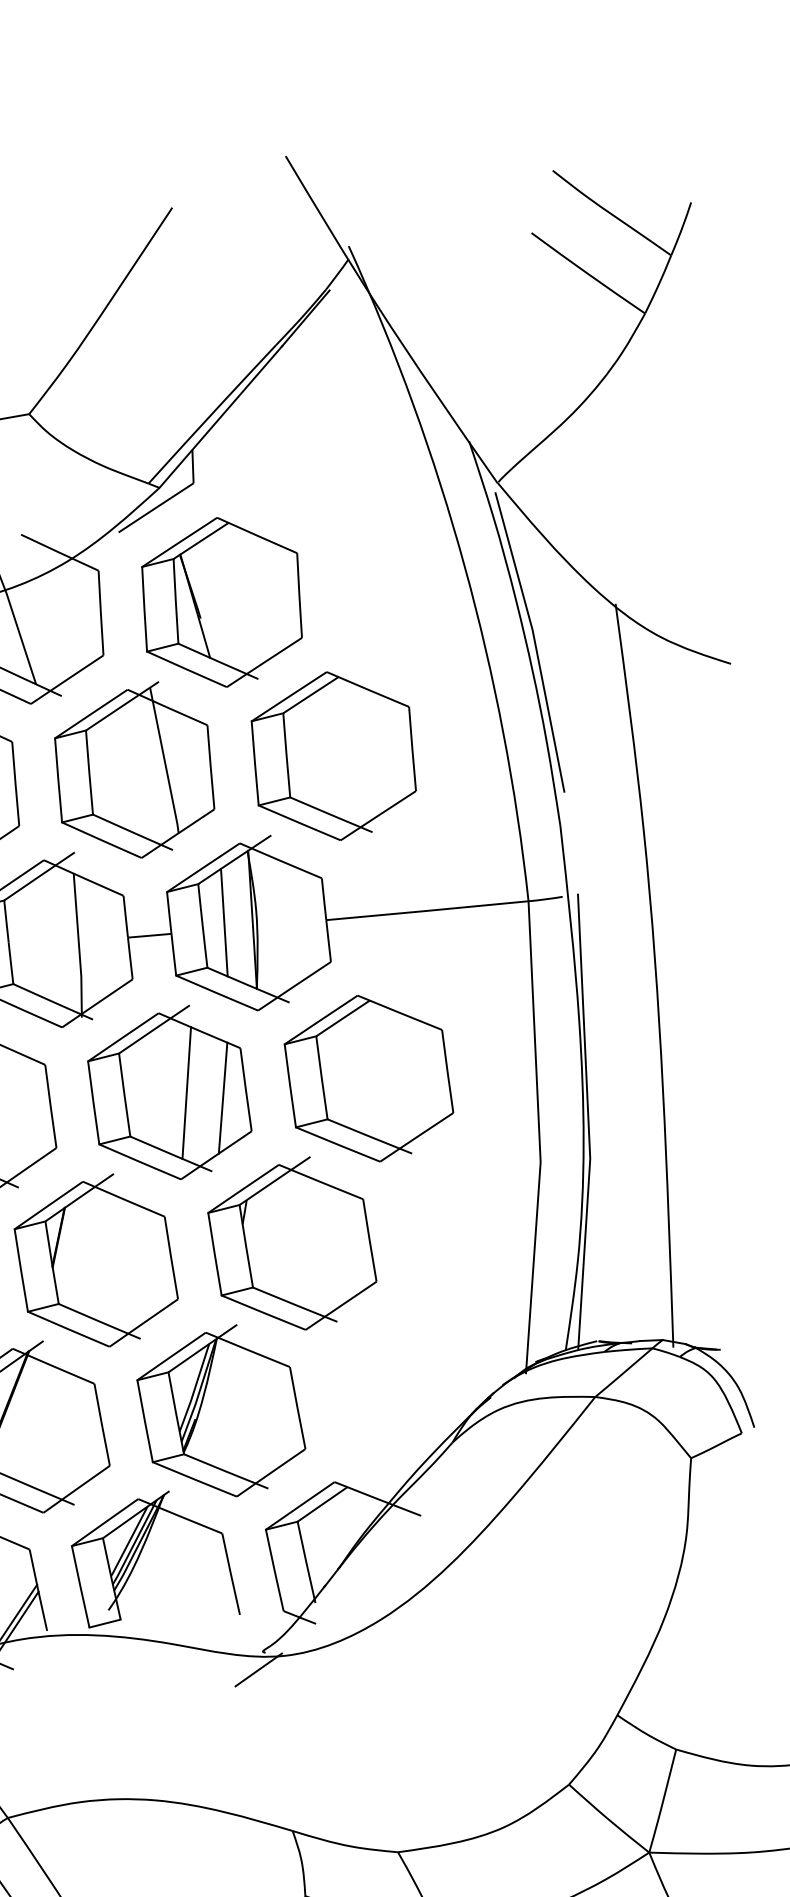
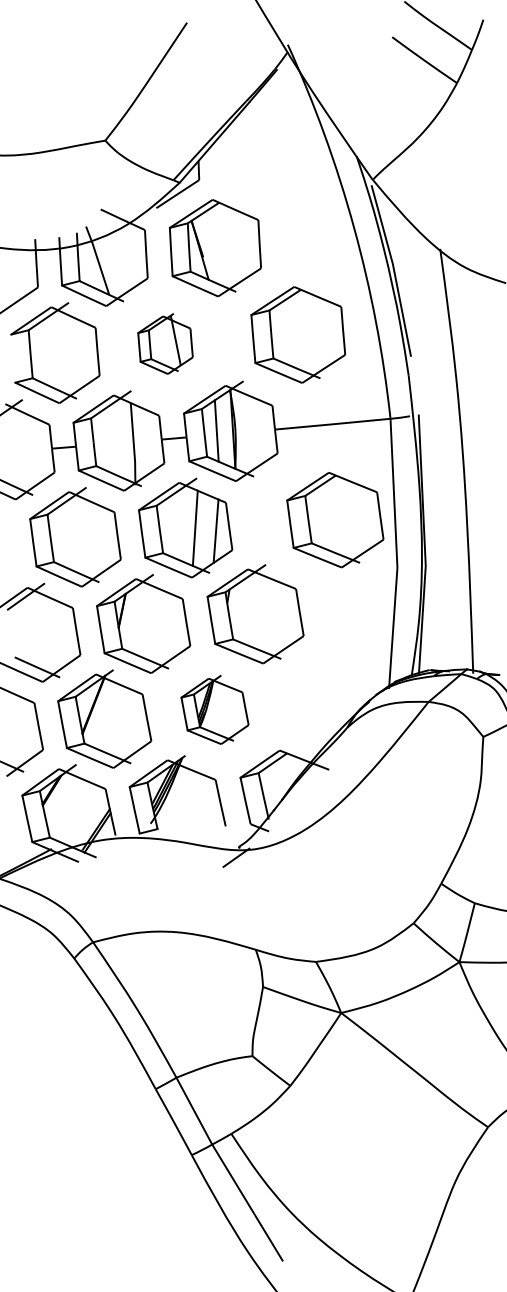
part: (334, 755) -> (298, 334), moved
part: (134, 769) -> (165, 343), size x0.6
part: (369, 1079) -> (335, 520), moved
part: (220, 1410) -> (214, 709), size x0.7

